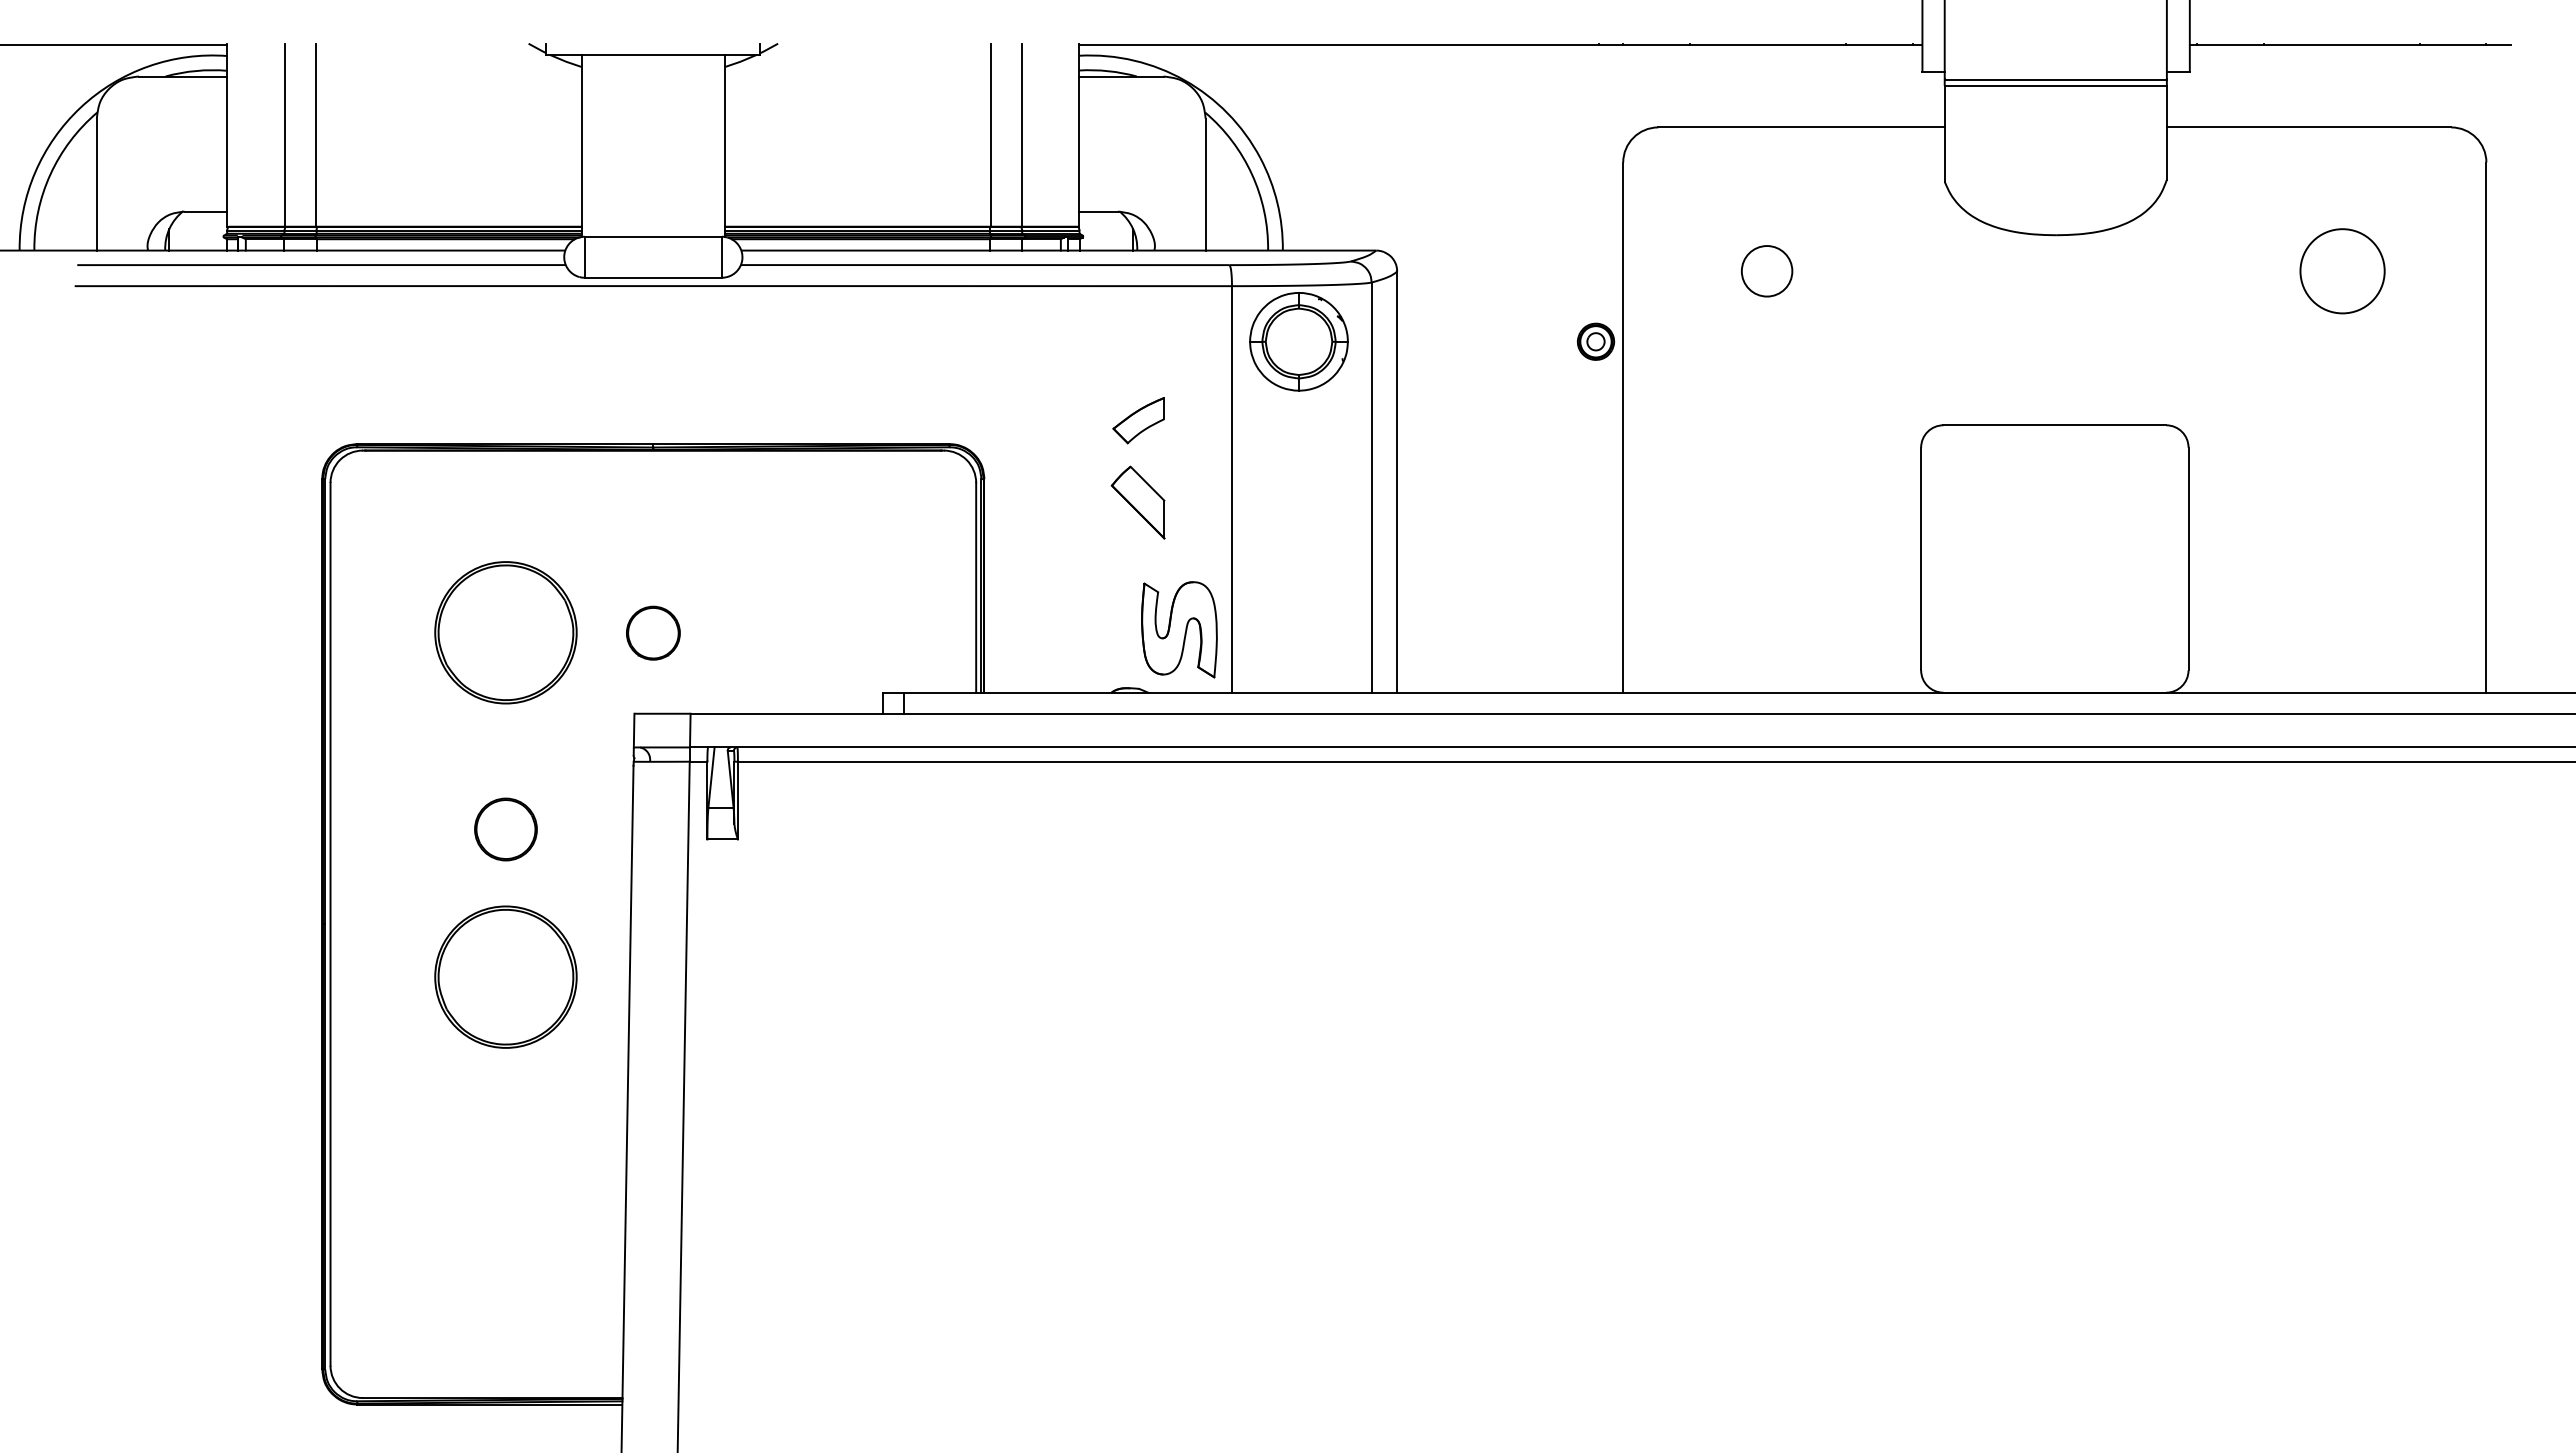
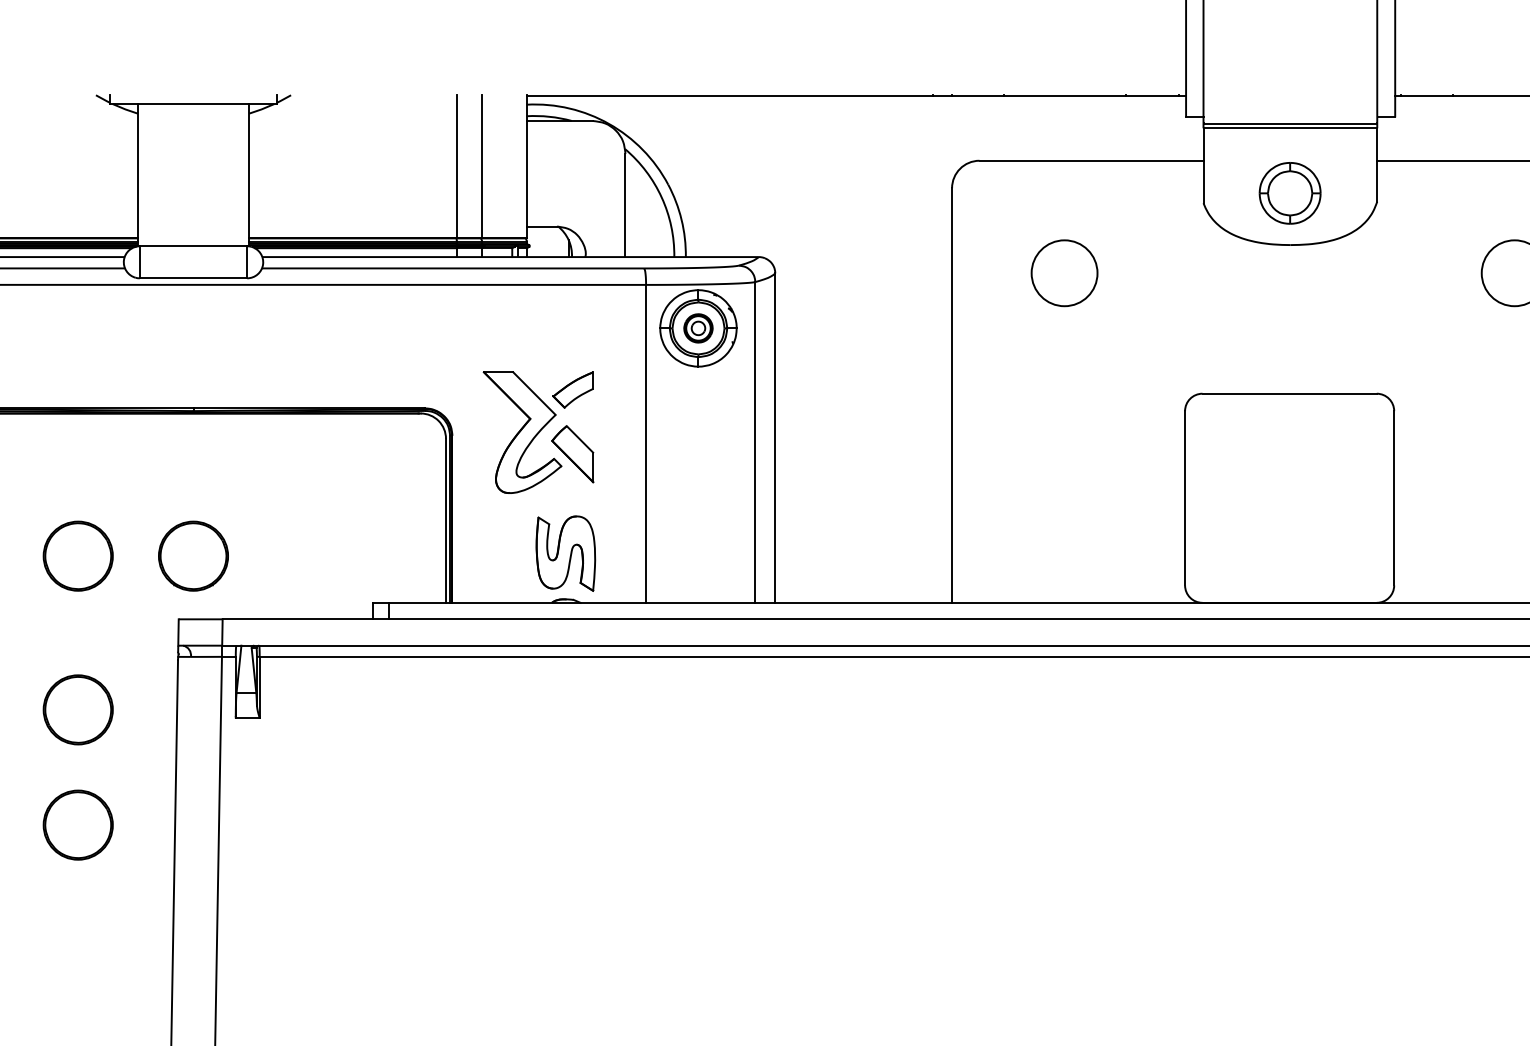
part: (2055, 168) -> (1290, 192), added
circle: (1766, 271) -> (1064, 273), size x1.67
part: (1595, 341) -> (698, 328), moved
part: (1073, 474) -> (522, 432), added
part: (1179, 629) -> (565, 553), moved
part: (505, 633) -> (77, 556), size x0.62
part: (653, 633) -> (193, 556), size x1.67
part: (505, 829) -> (77, 709), size x1.43
part: (505, 976) -> (77, 824), size x0.62

